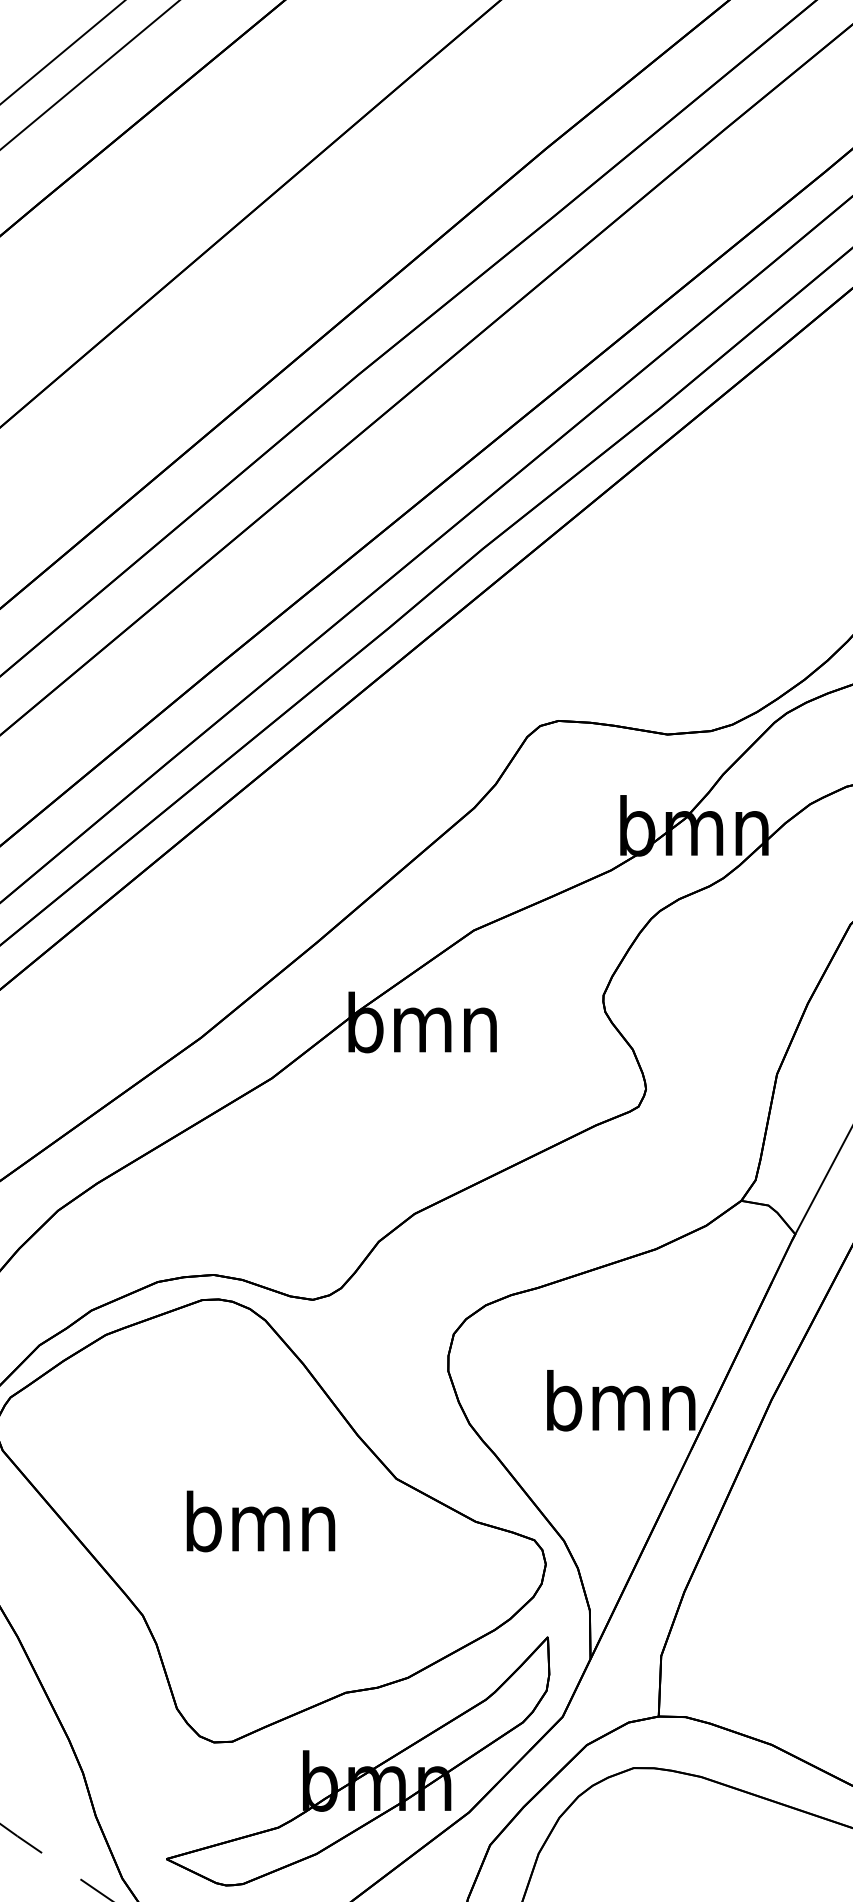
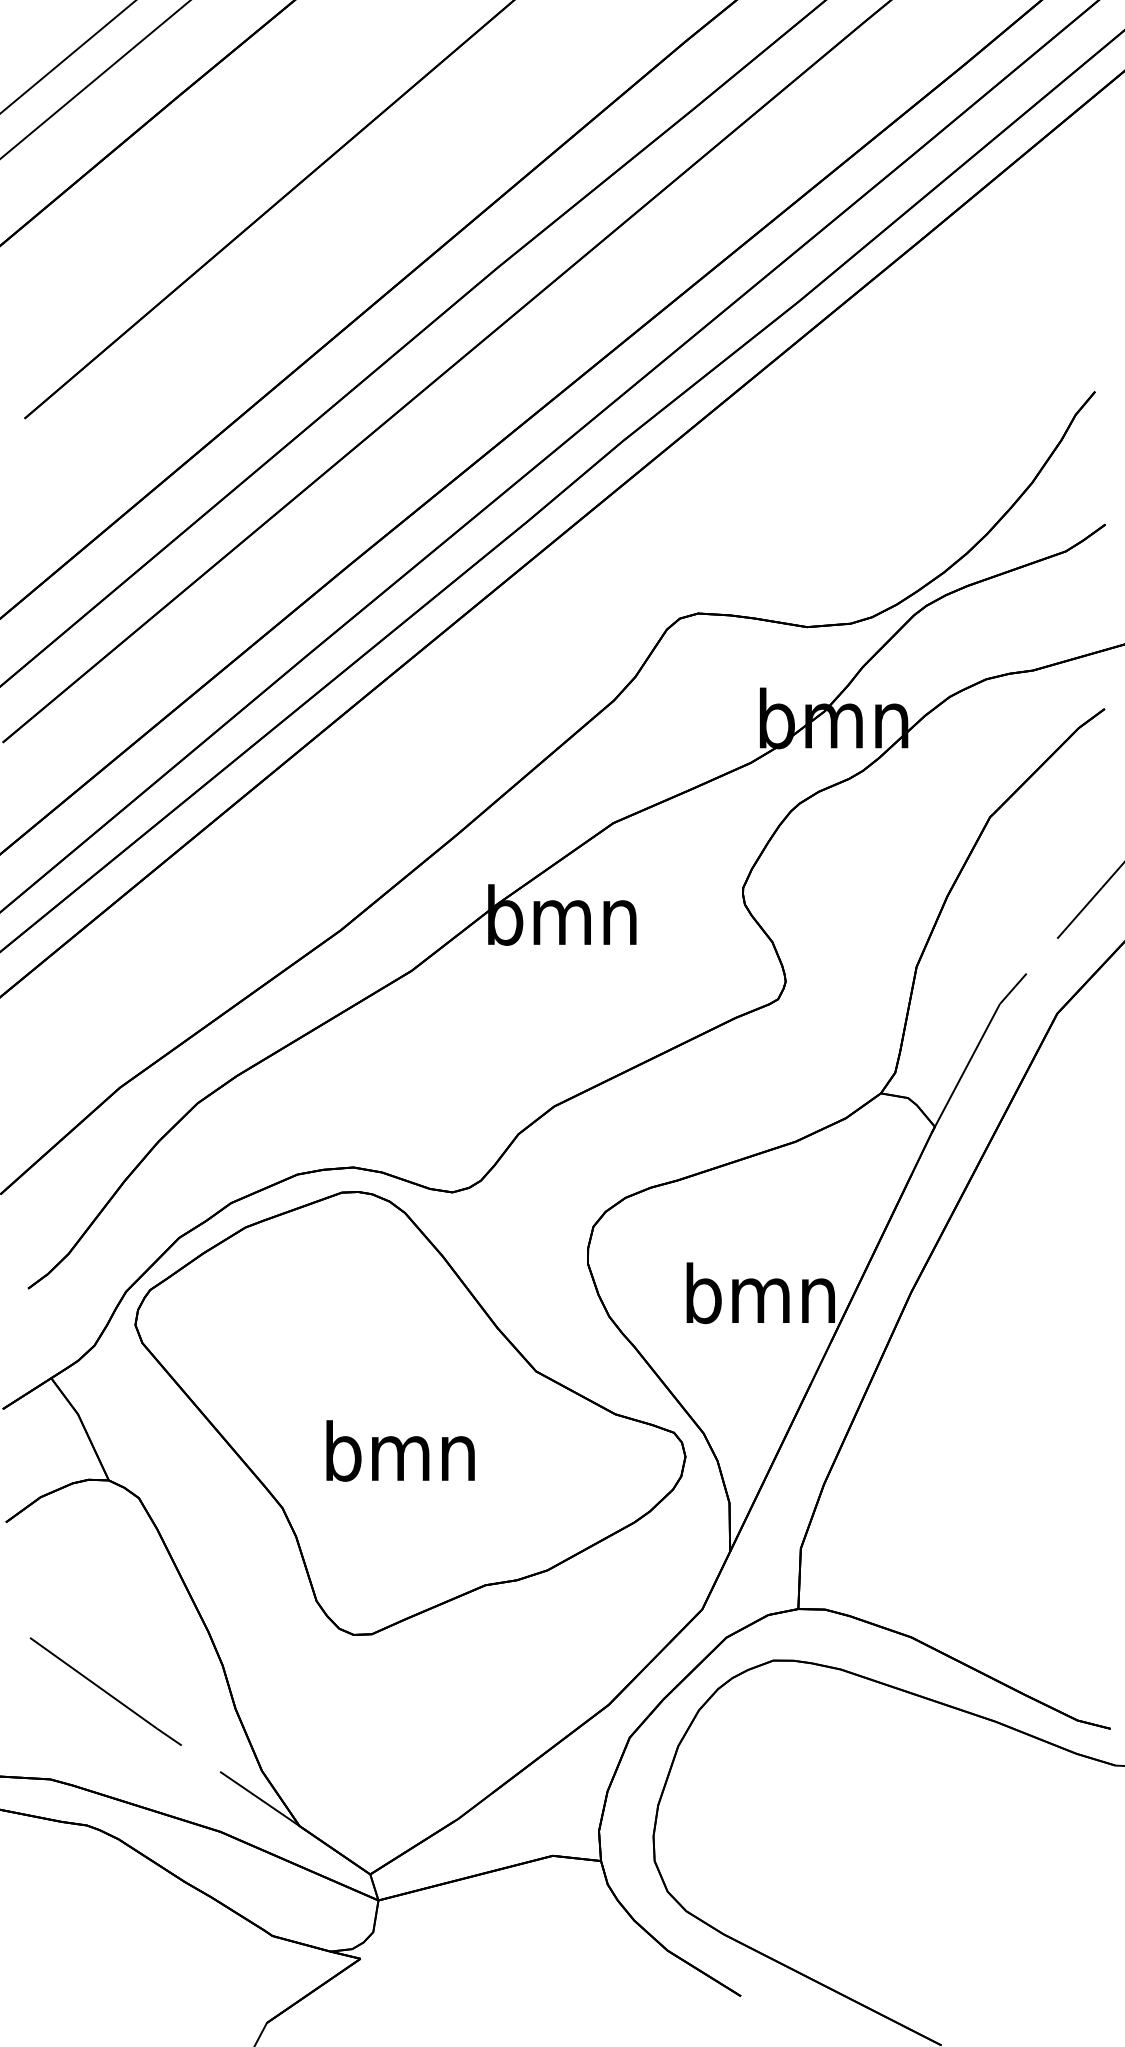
text: (260, 1520) -> (400, 1450), moved
part: (354, 1767) -> (494, 1659), removed

